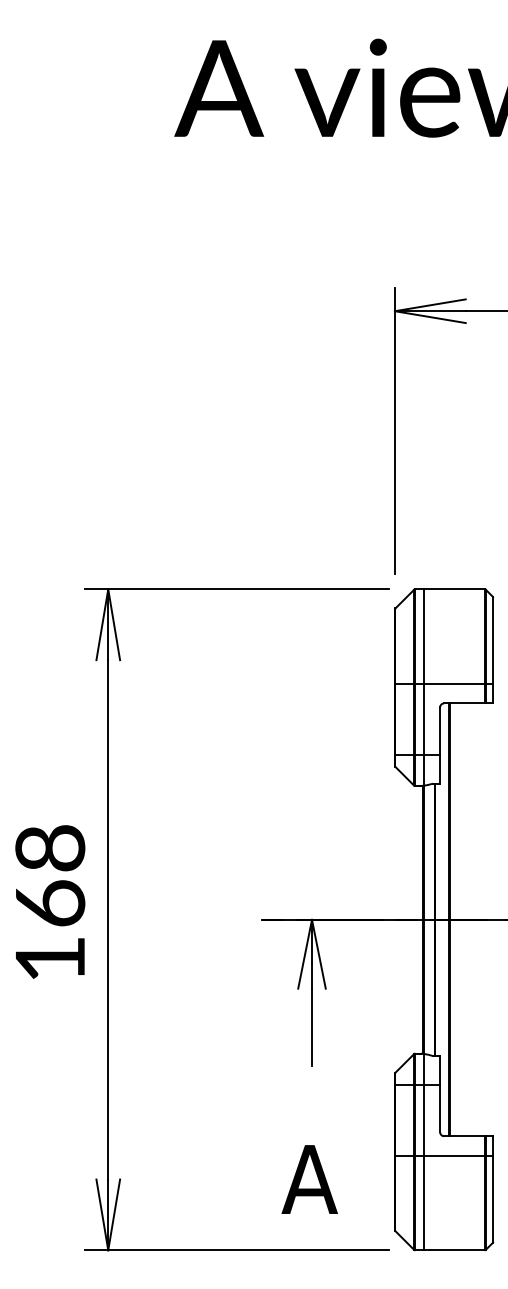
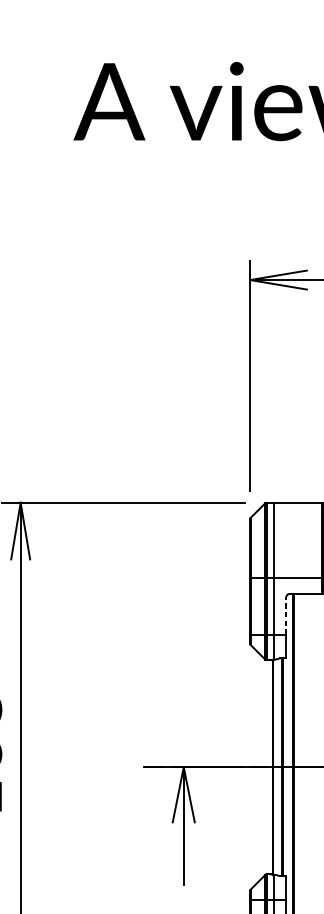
line: (440, 730) -> (286, 615), solid -> dashed

